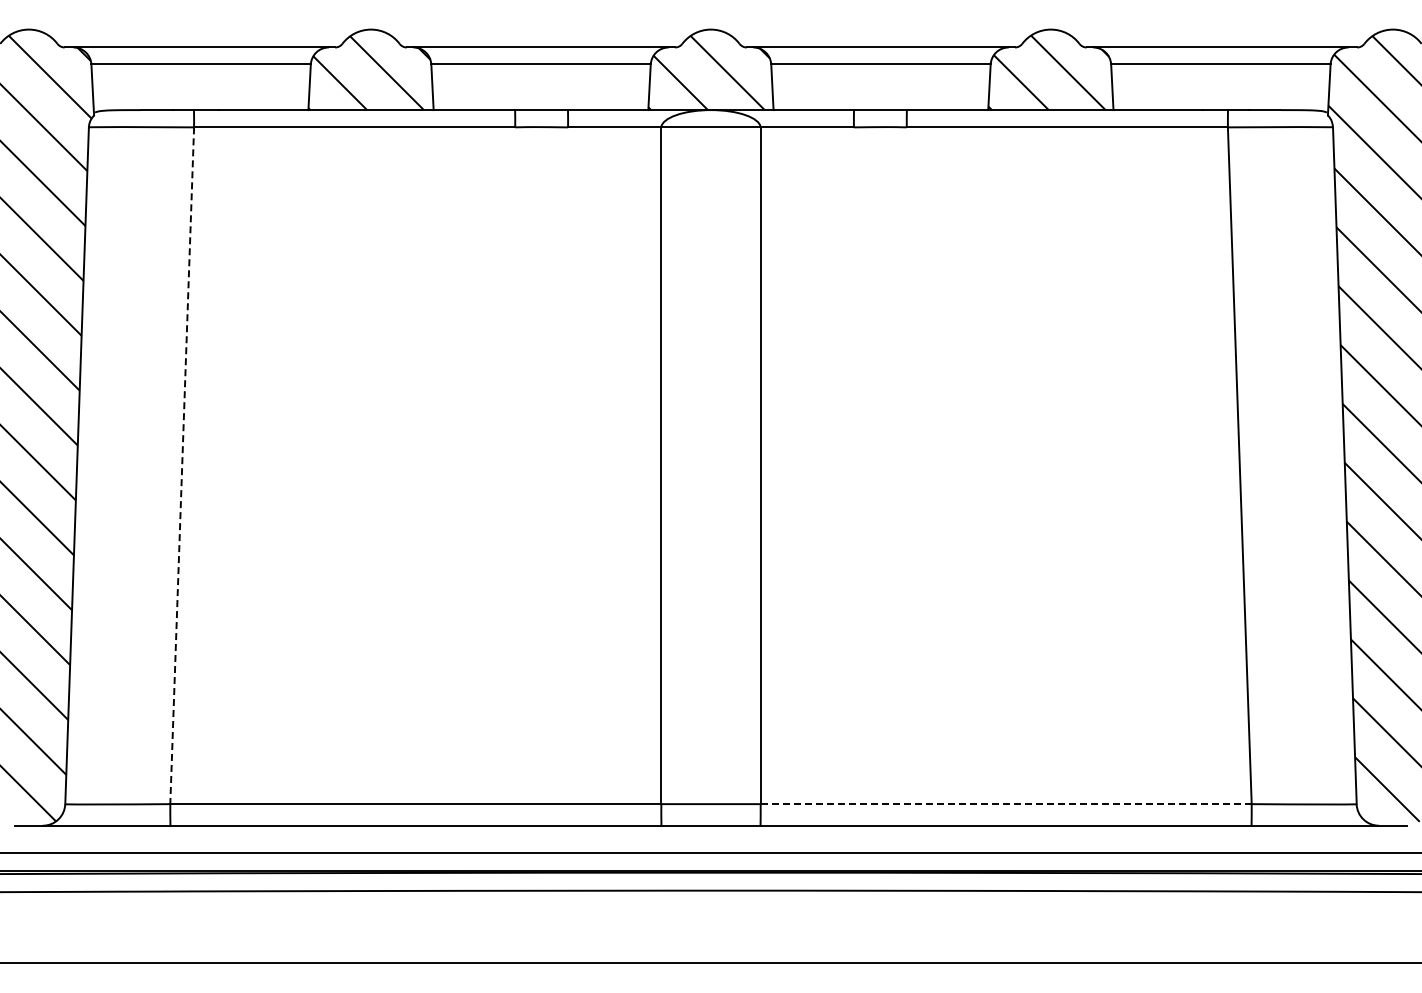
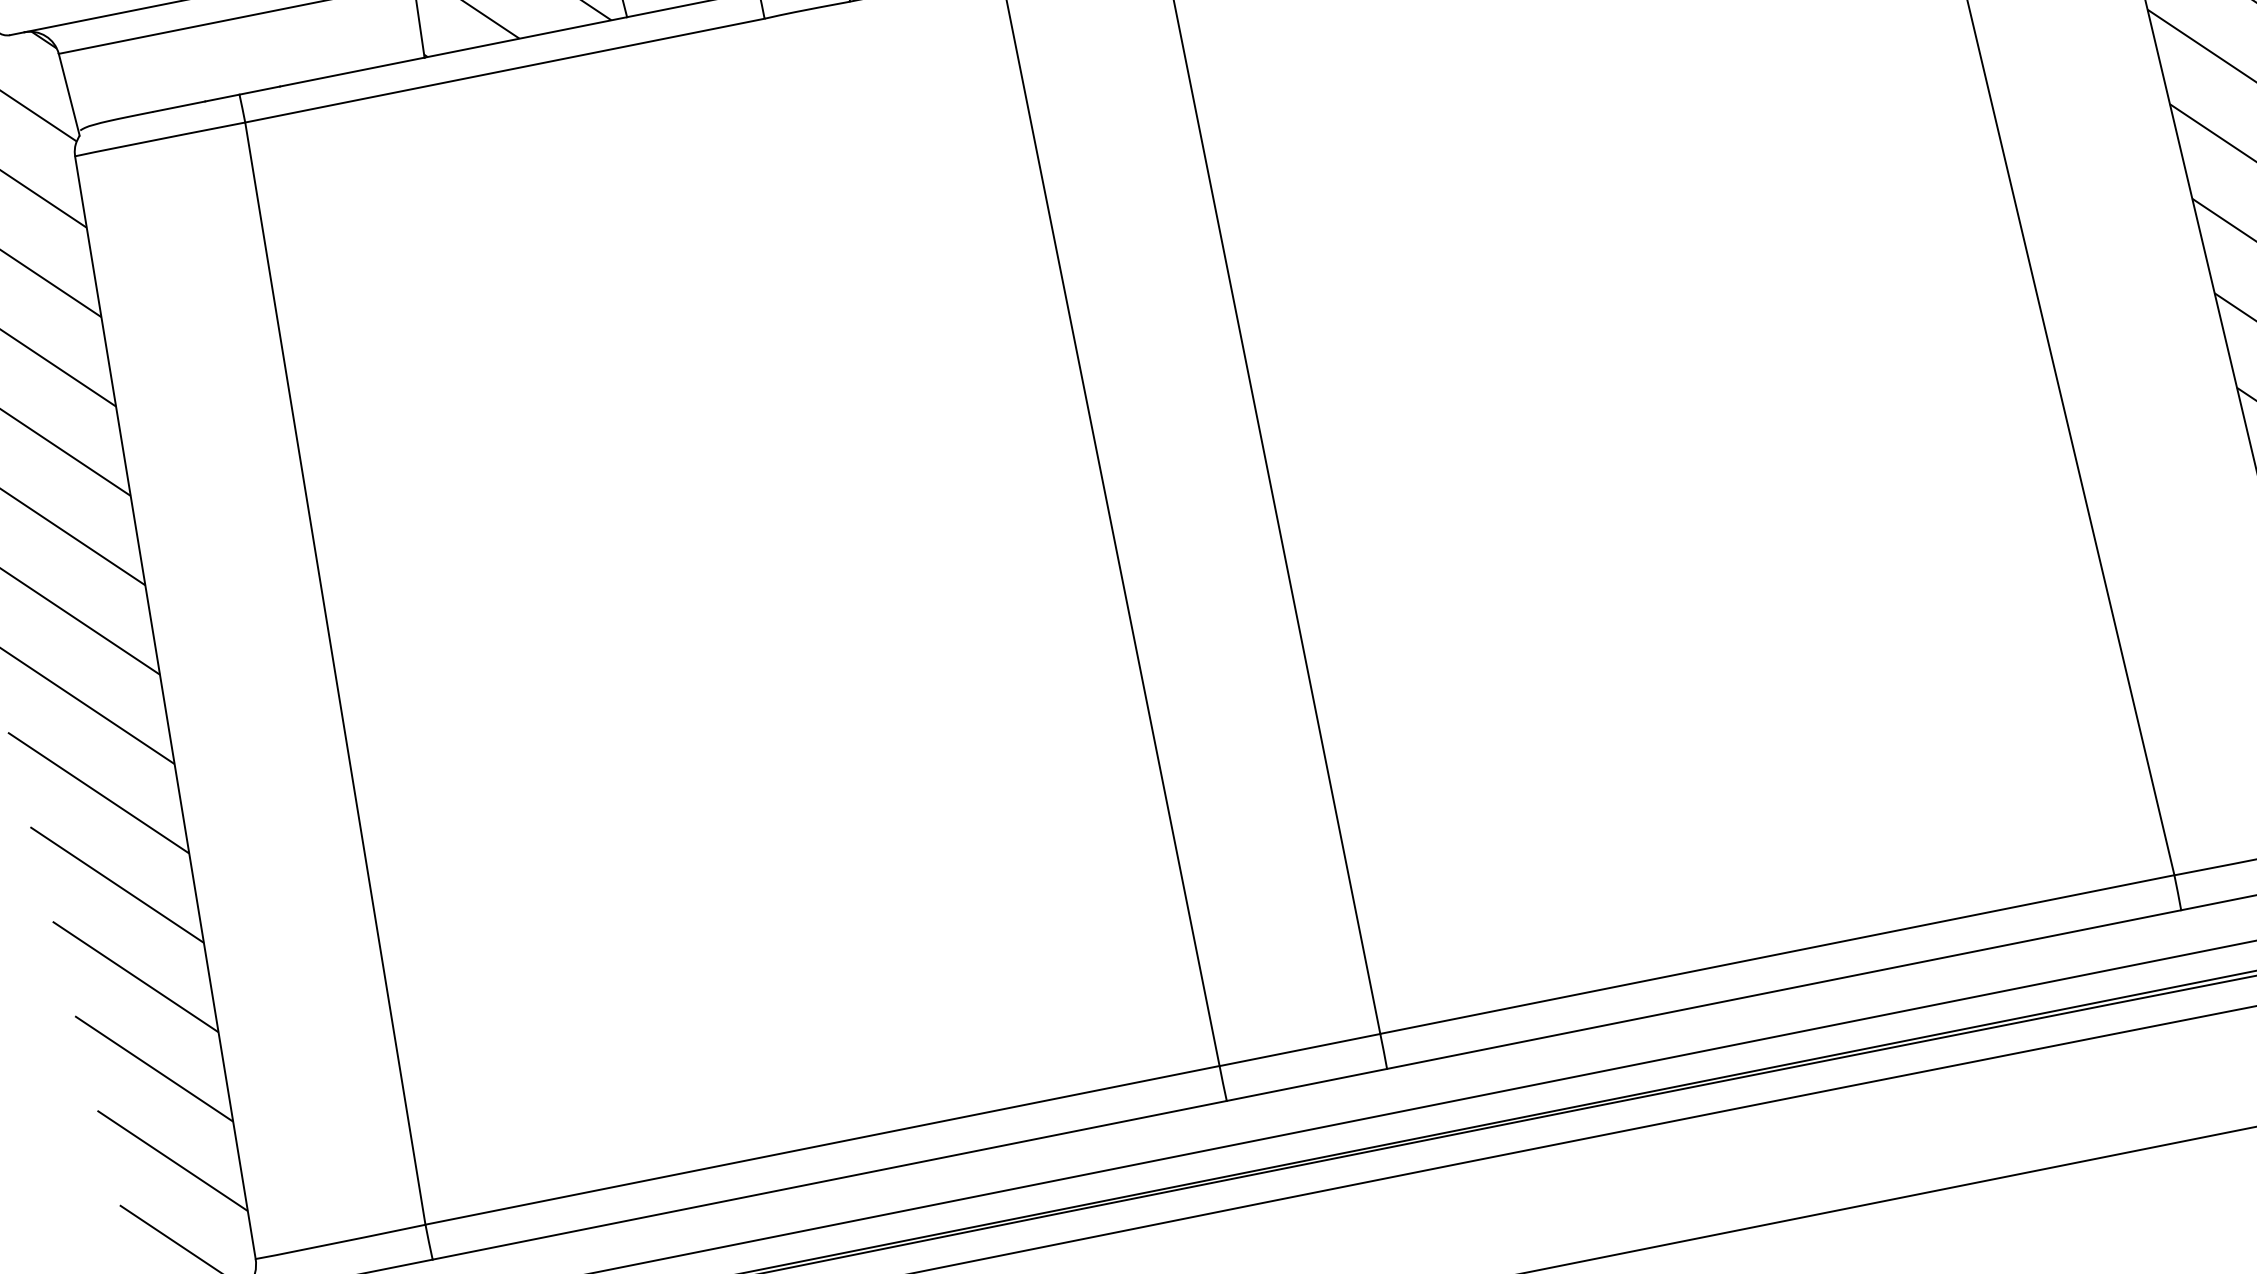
line: (182, 465) -> (335, 673), dashed -> solid
line: (1006, 804) -> (1777, 955), dashed -> solid

